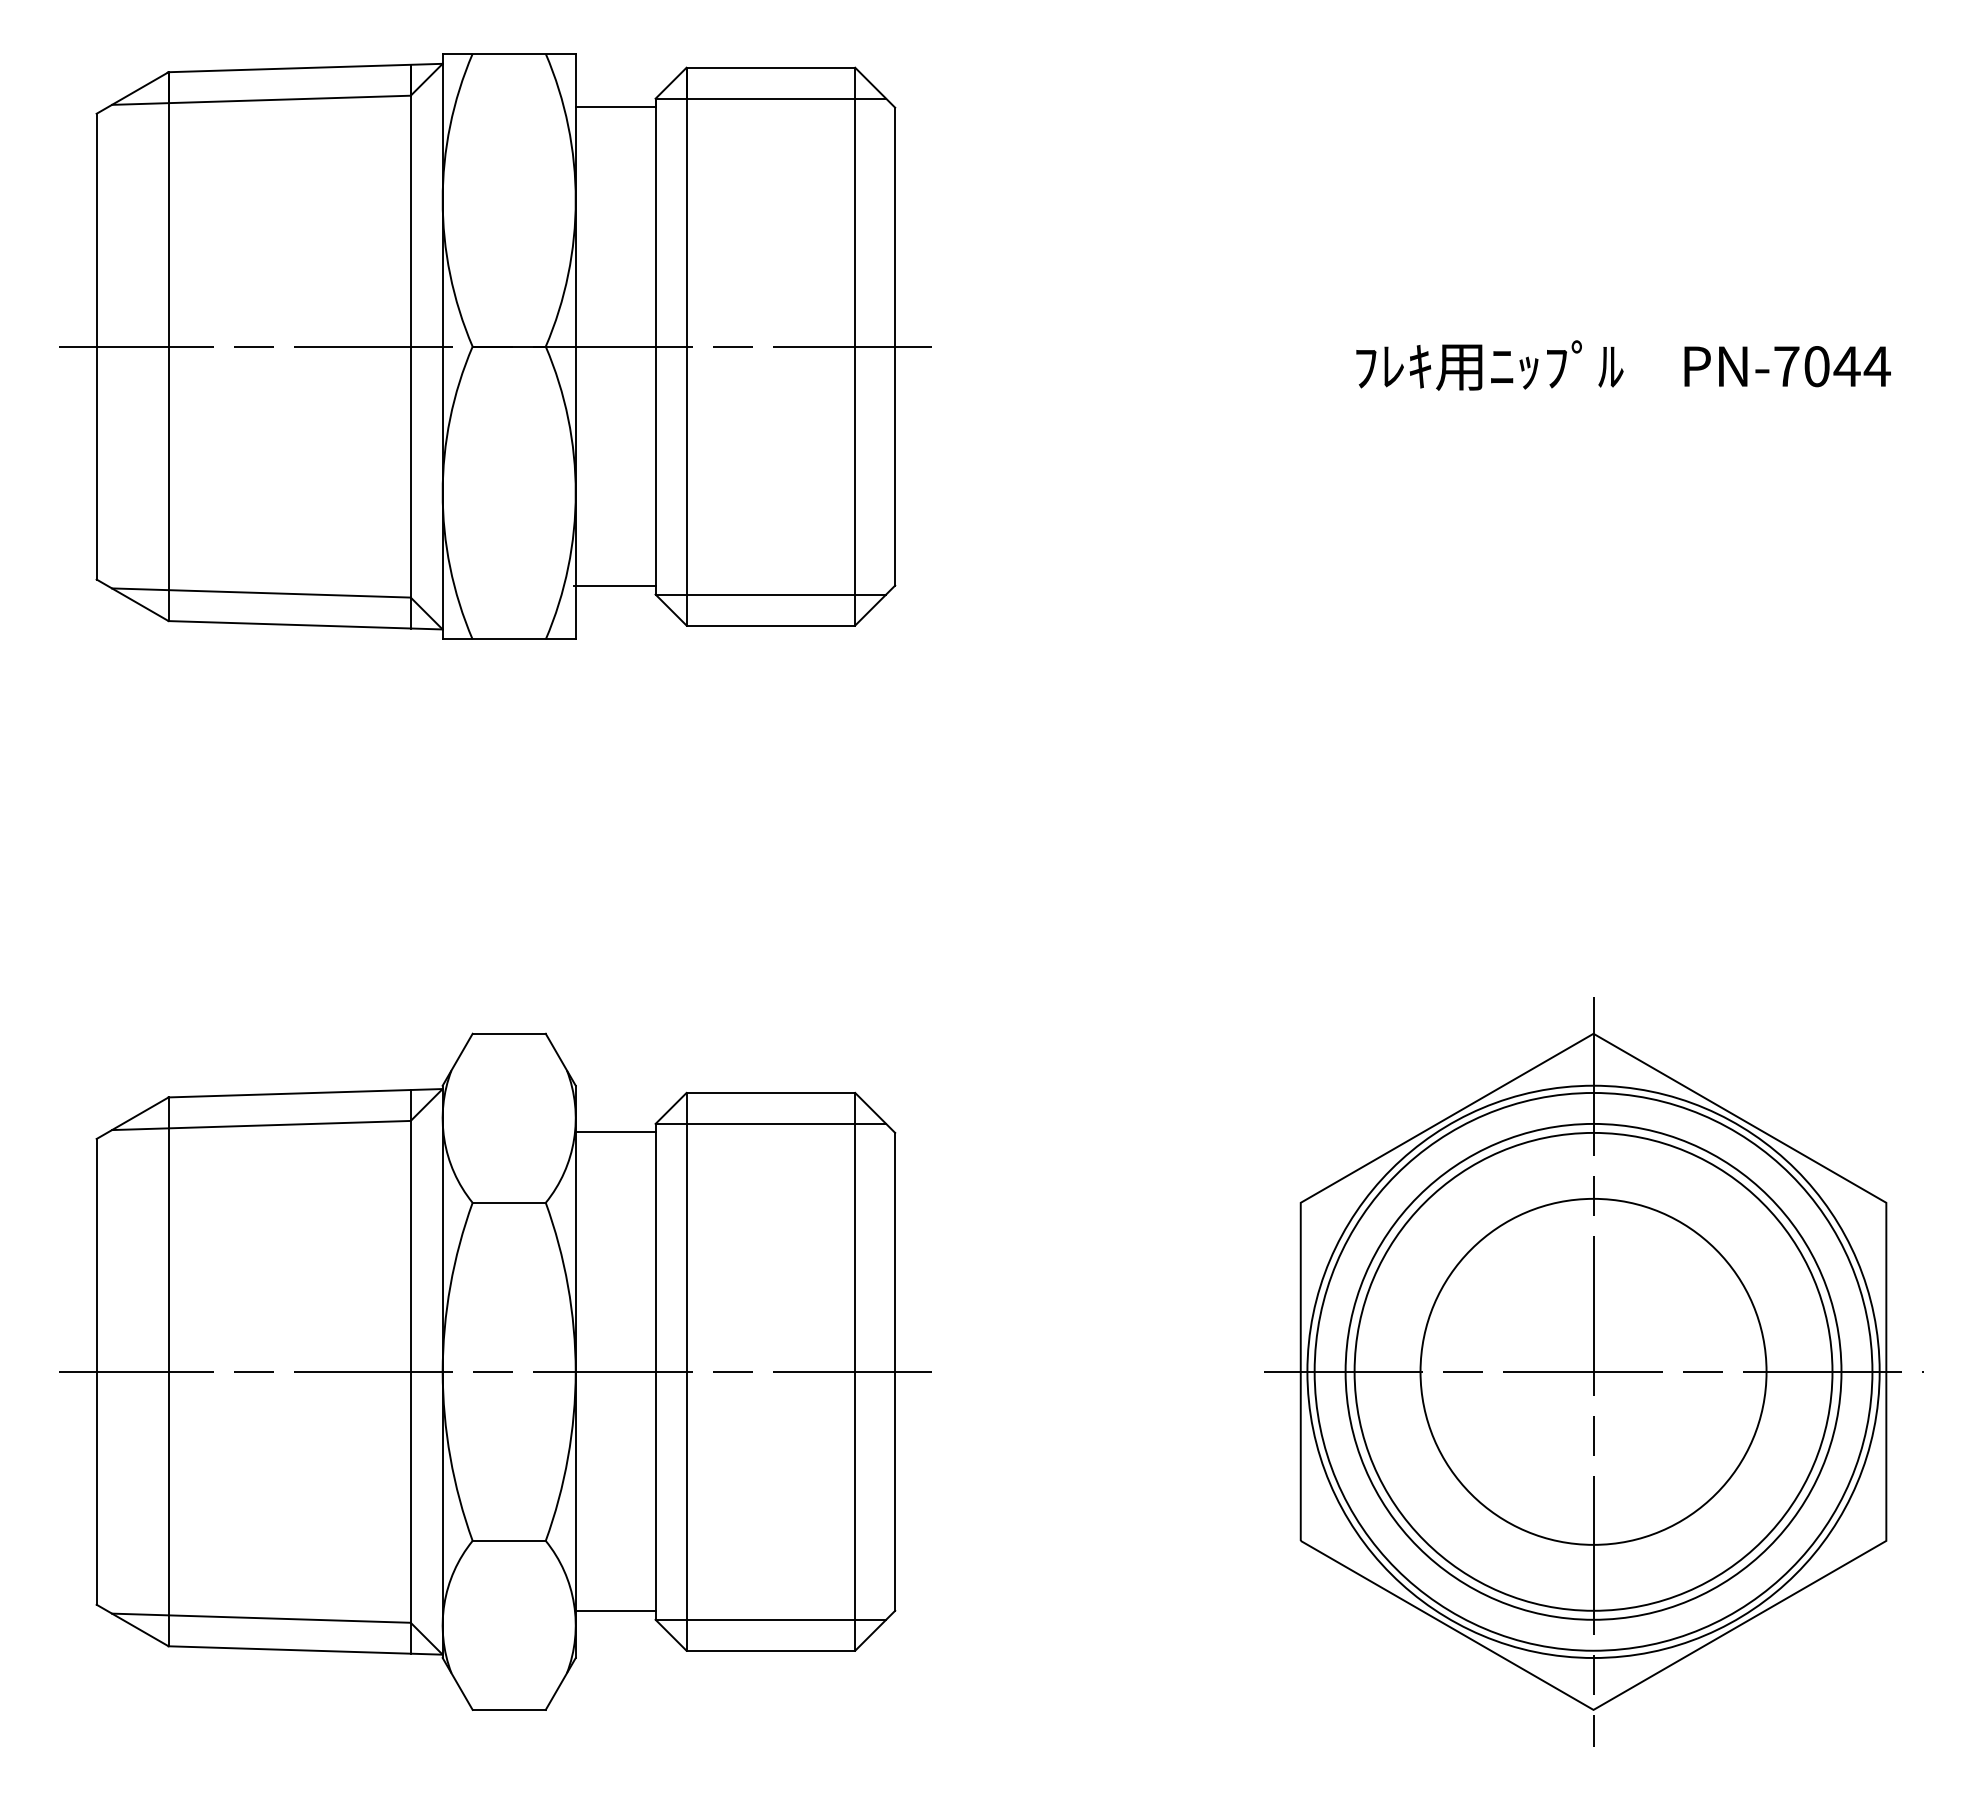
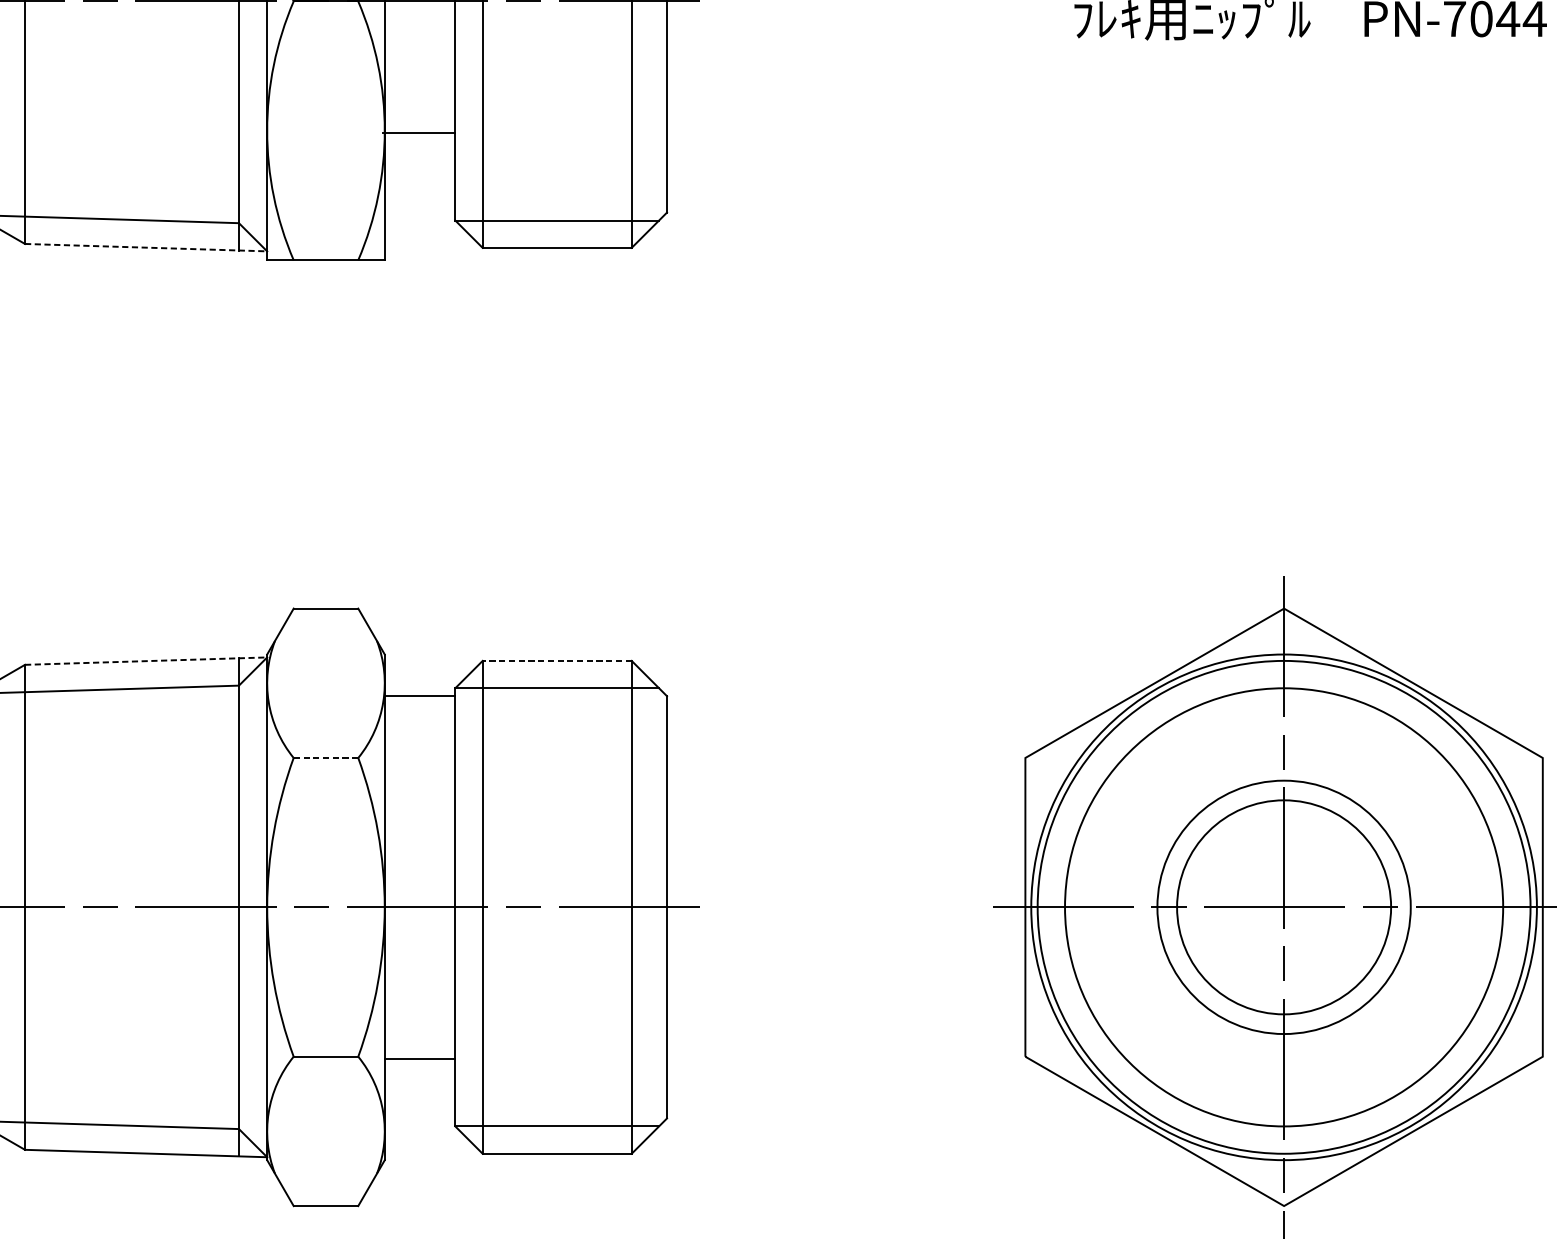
line: (614, 586) -> (419, 132), moved
line: (306, 625) -> (146, 247), solid -> dashed
line: (770, 1092) -> (556, 660), solid -> dashed
line: (306, 1093) -> (146, 661), solid -> dashed
line: (509, 1202) -> (326, 757), solid -> dashed
circle: (1593, 1371) -> (1284, 907), size x0.6
circle: (1593, 1371) -> (1284, 907), size x0.7
line: (615, 1611) -> (419, 1059), moved

